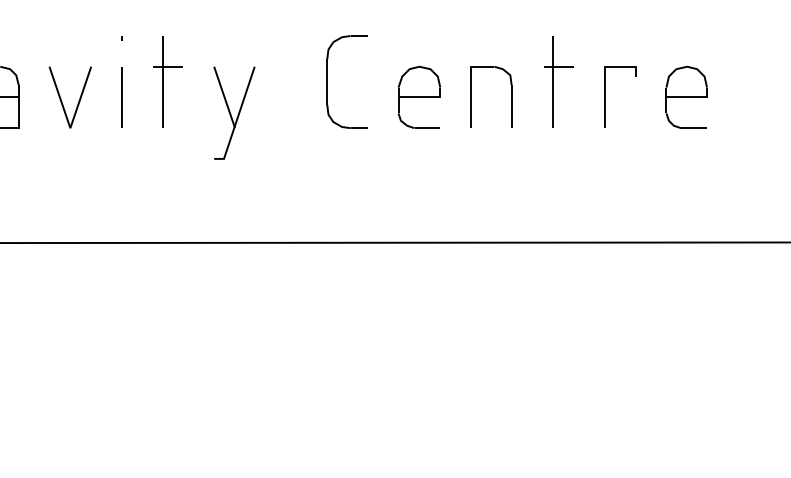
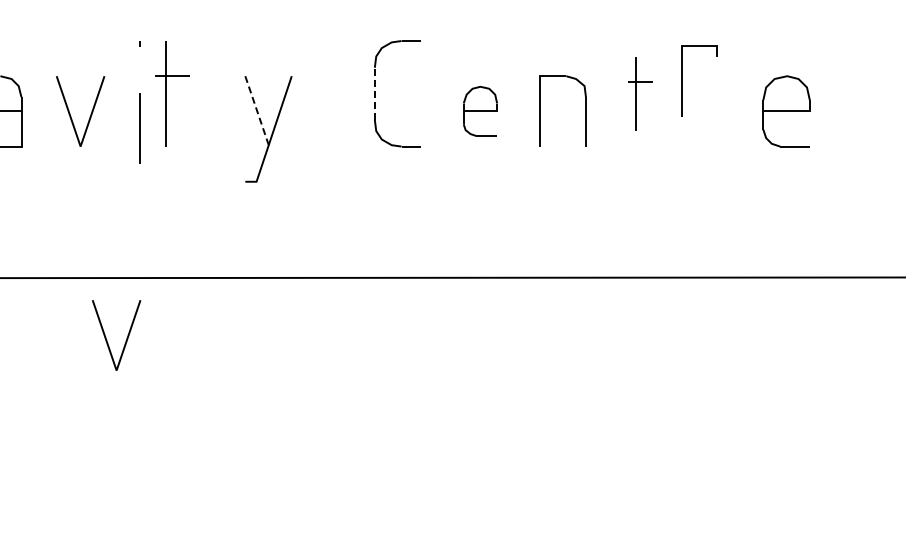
part: (168, 81) -> (172, 93), moved
line: (326, 81) -> (374, 93), solid -> dashed
part: (559, 81) -> (640, 93), size x0.7
line: (605, 96) -> (682, 80), moved
line: (121, 97) -> (139, 128), moved
line: (224, 97) -> (257, 111), solid -> dashed
part: (419, 97) -> (480, 111), size x0.7
line: (92, 294) -> (106, 337), added

